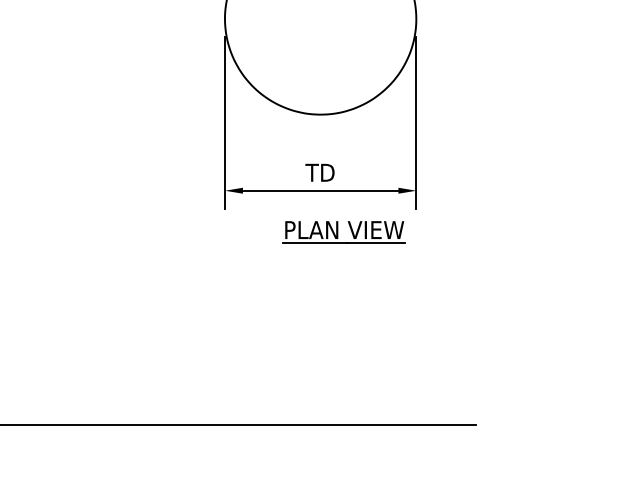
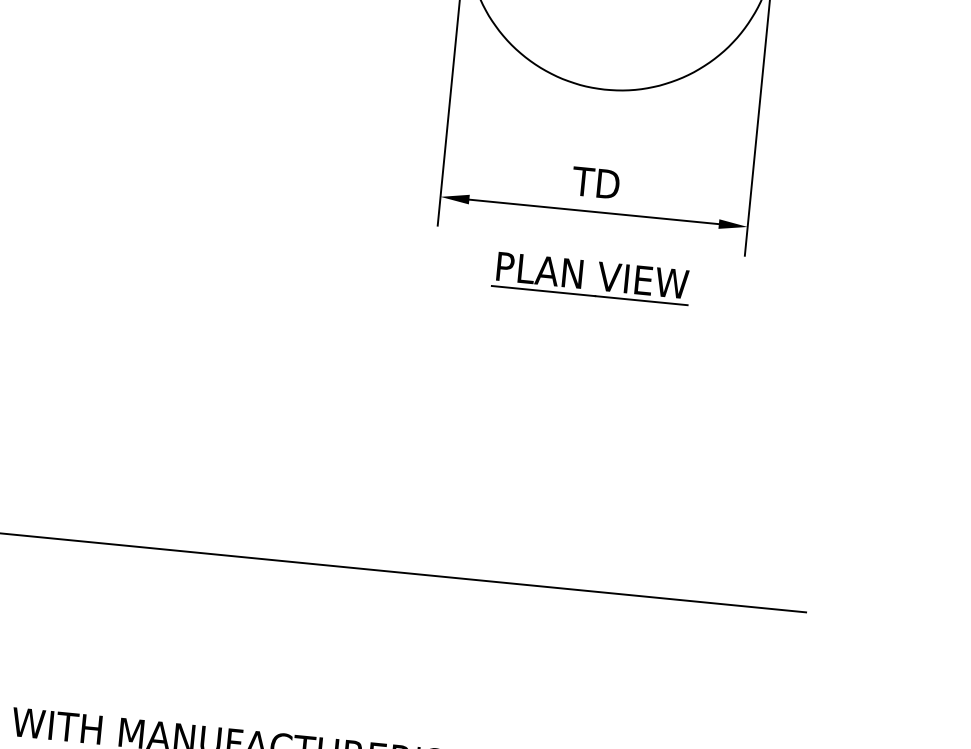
part: (343, 232) -> (590, 279), moved

